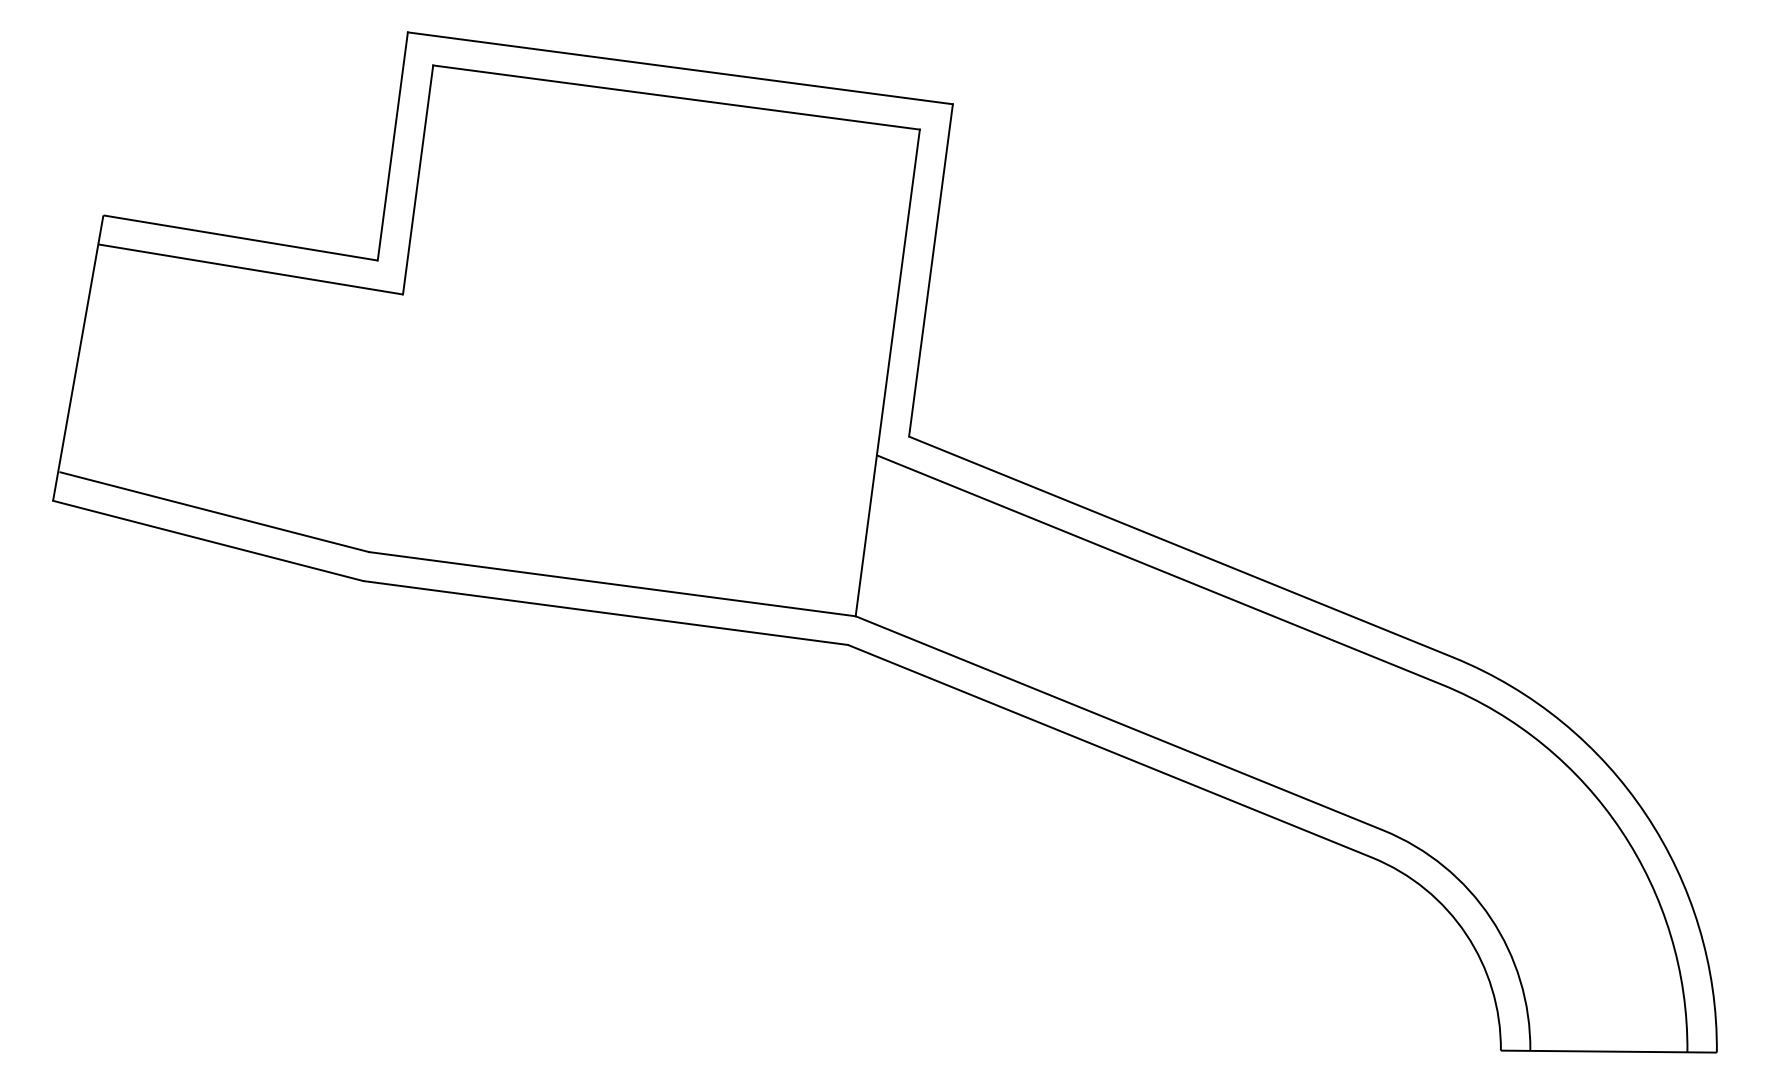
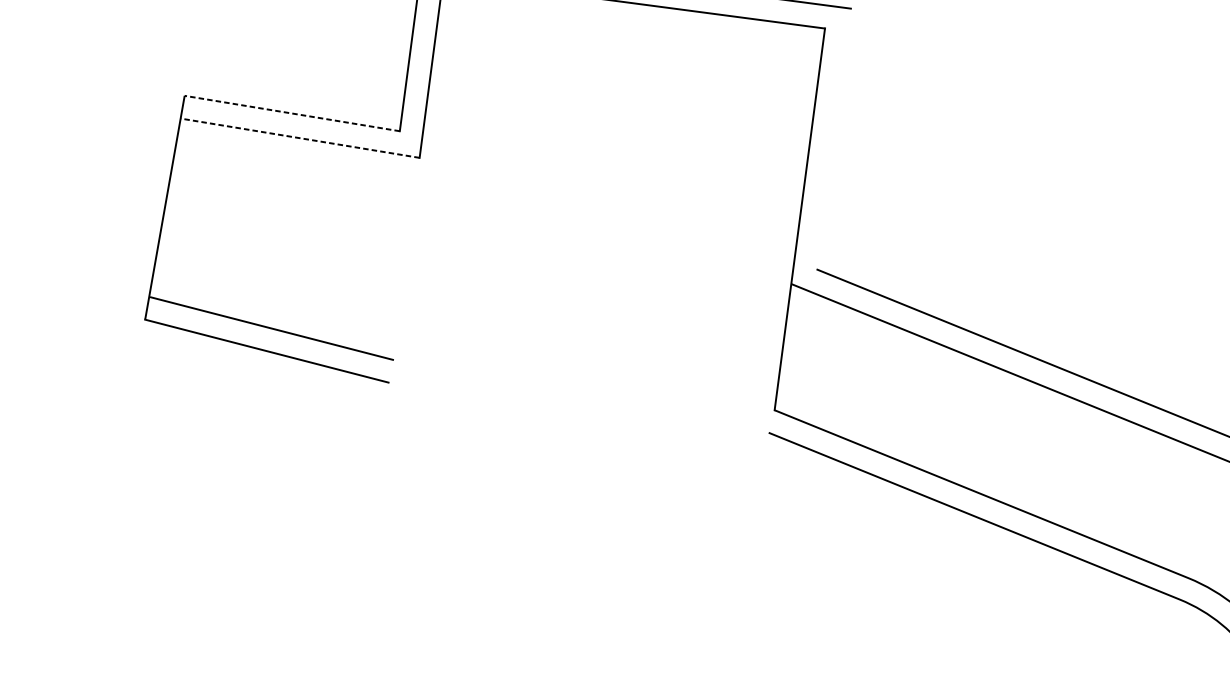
line: (240, 237) -> (292, 113), solid -> dashed
line: (250, 269) -> (300, 138), solid -> dashed
line: (930, 270) -> (833, 139), removed
line: (612, 584) -> (583, 385), removed
line: (605, 612) -> (578, 407), removed

